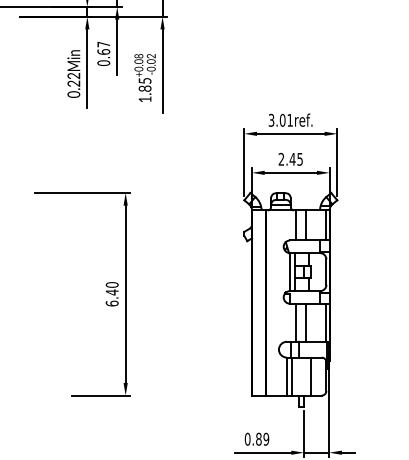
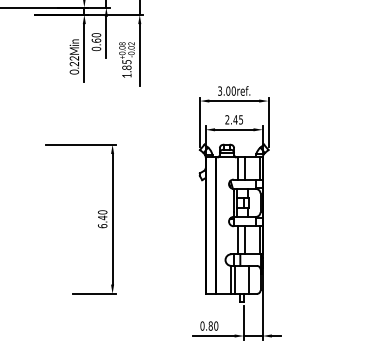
text: (103, 44) -> (96, 35), 0.67 -> 0.60
text: (289, 119) -> (233, 90), 3.01ref. -> 3.00ref.
text: (266, 438) -> (216, 325), 0.89 -> 0.80

